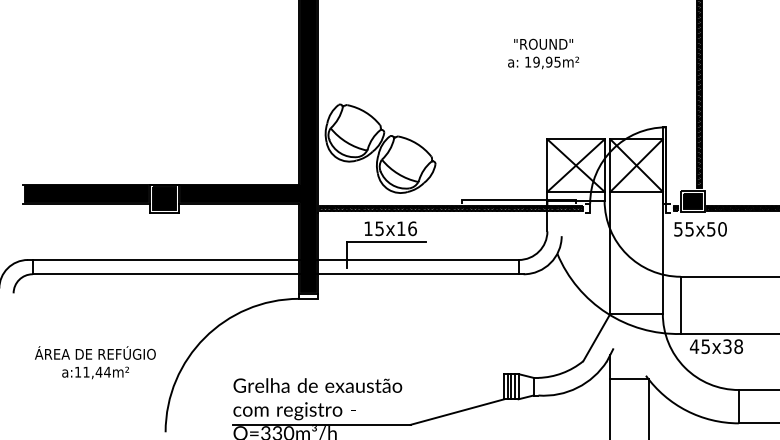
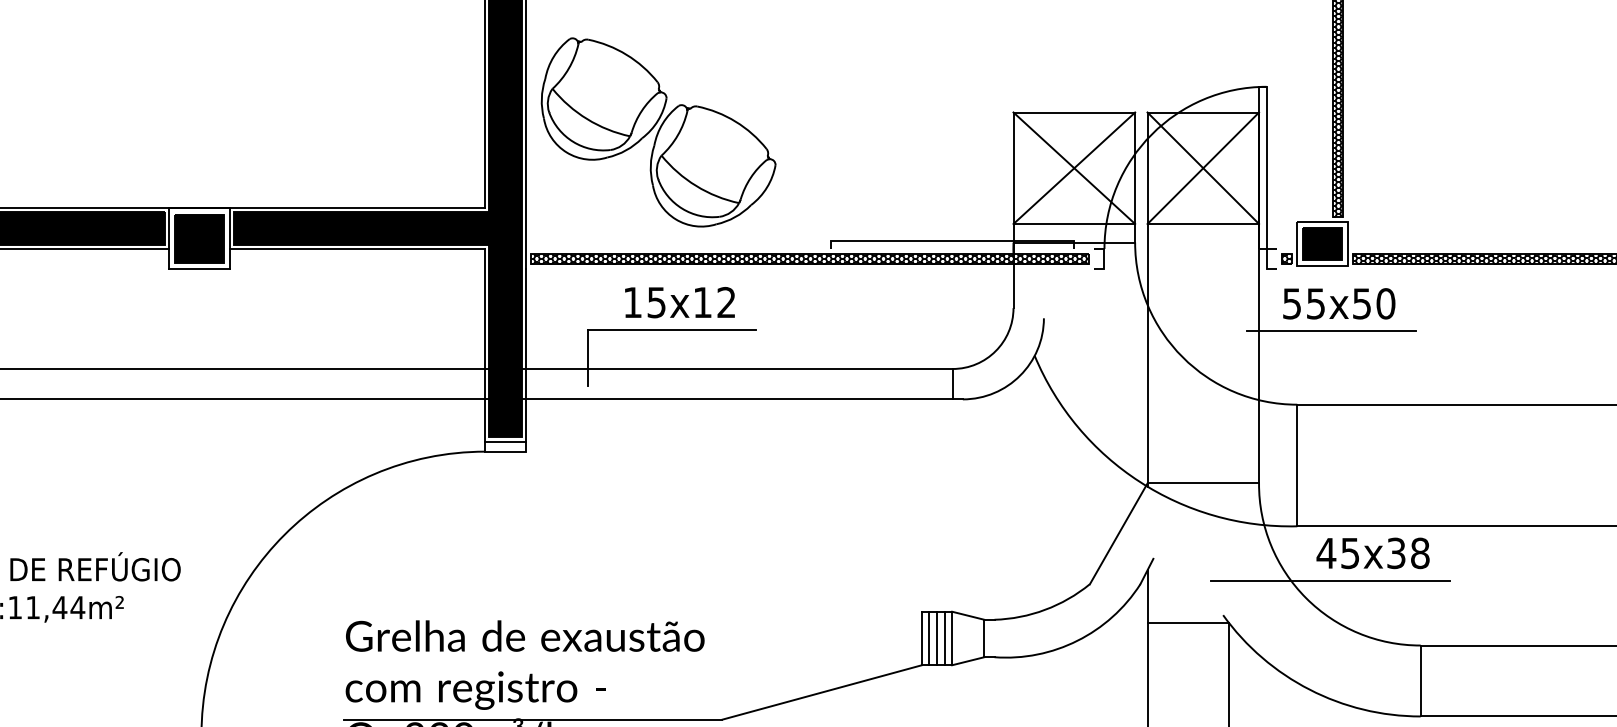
text: (412, 228) -> (726, 302), 15x16 -> 15x12
line: (696, 242) -> (1330, 331), added
line: (696, 359) -> (1330, 580), added

